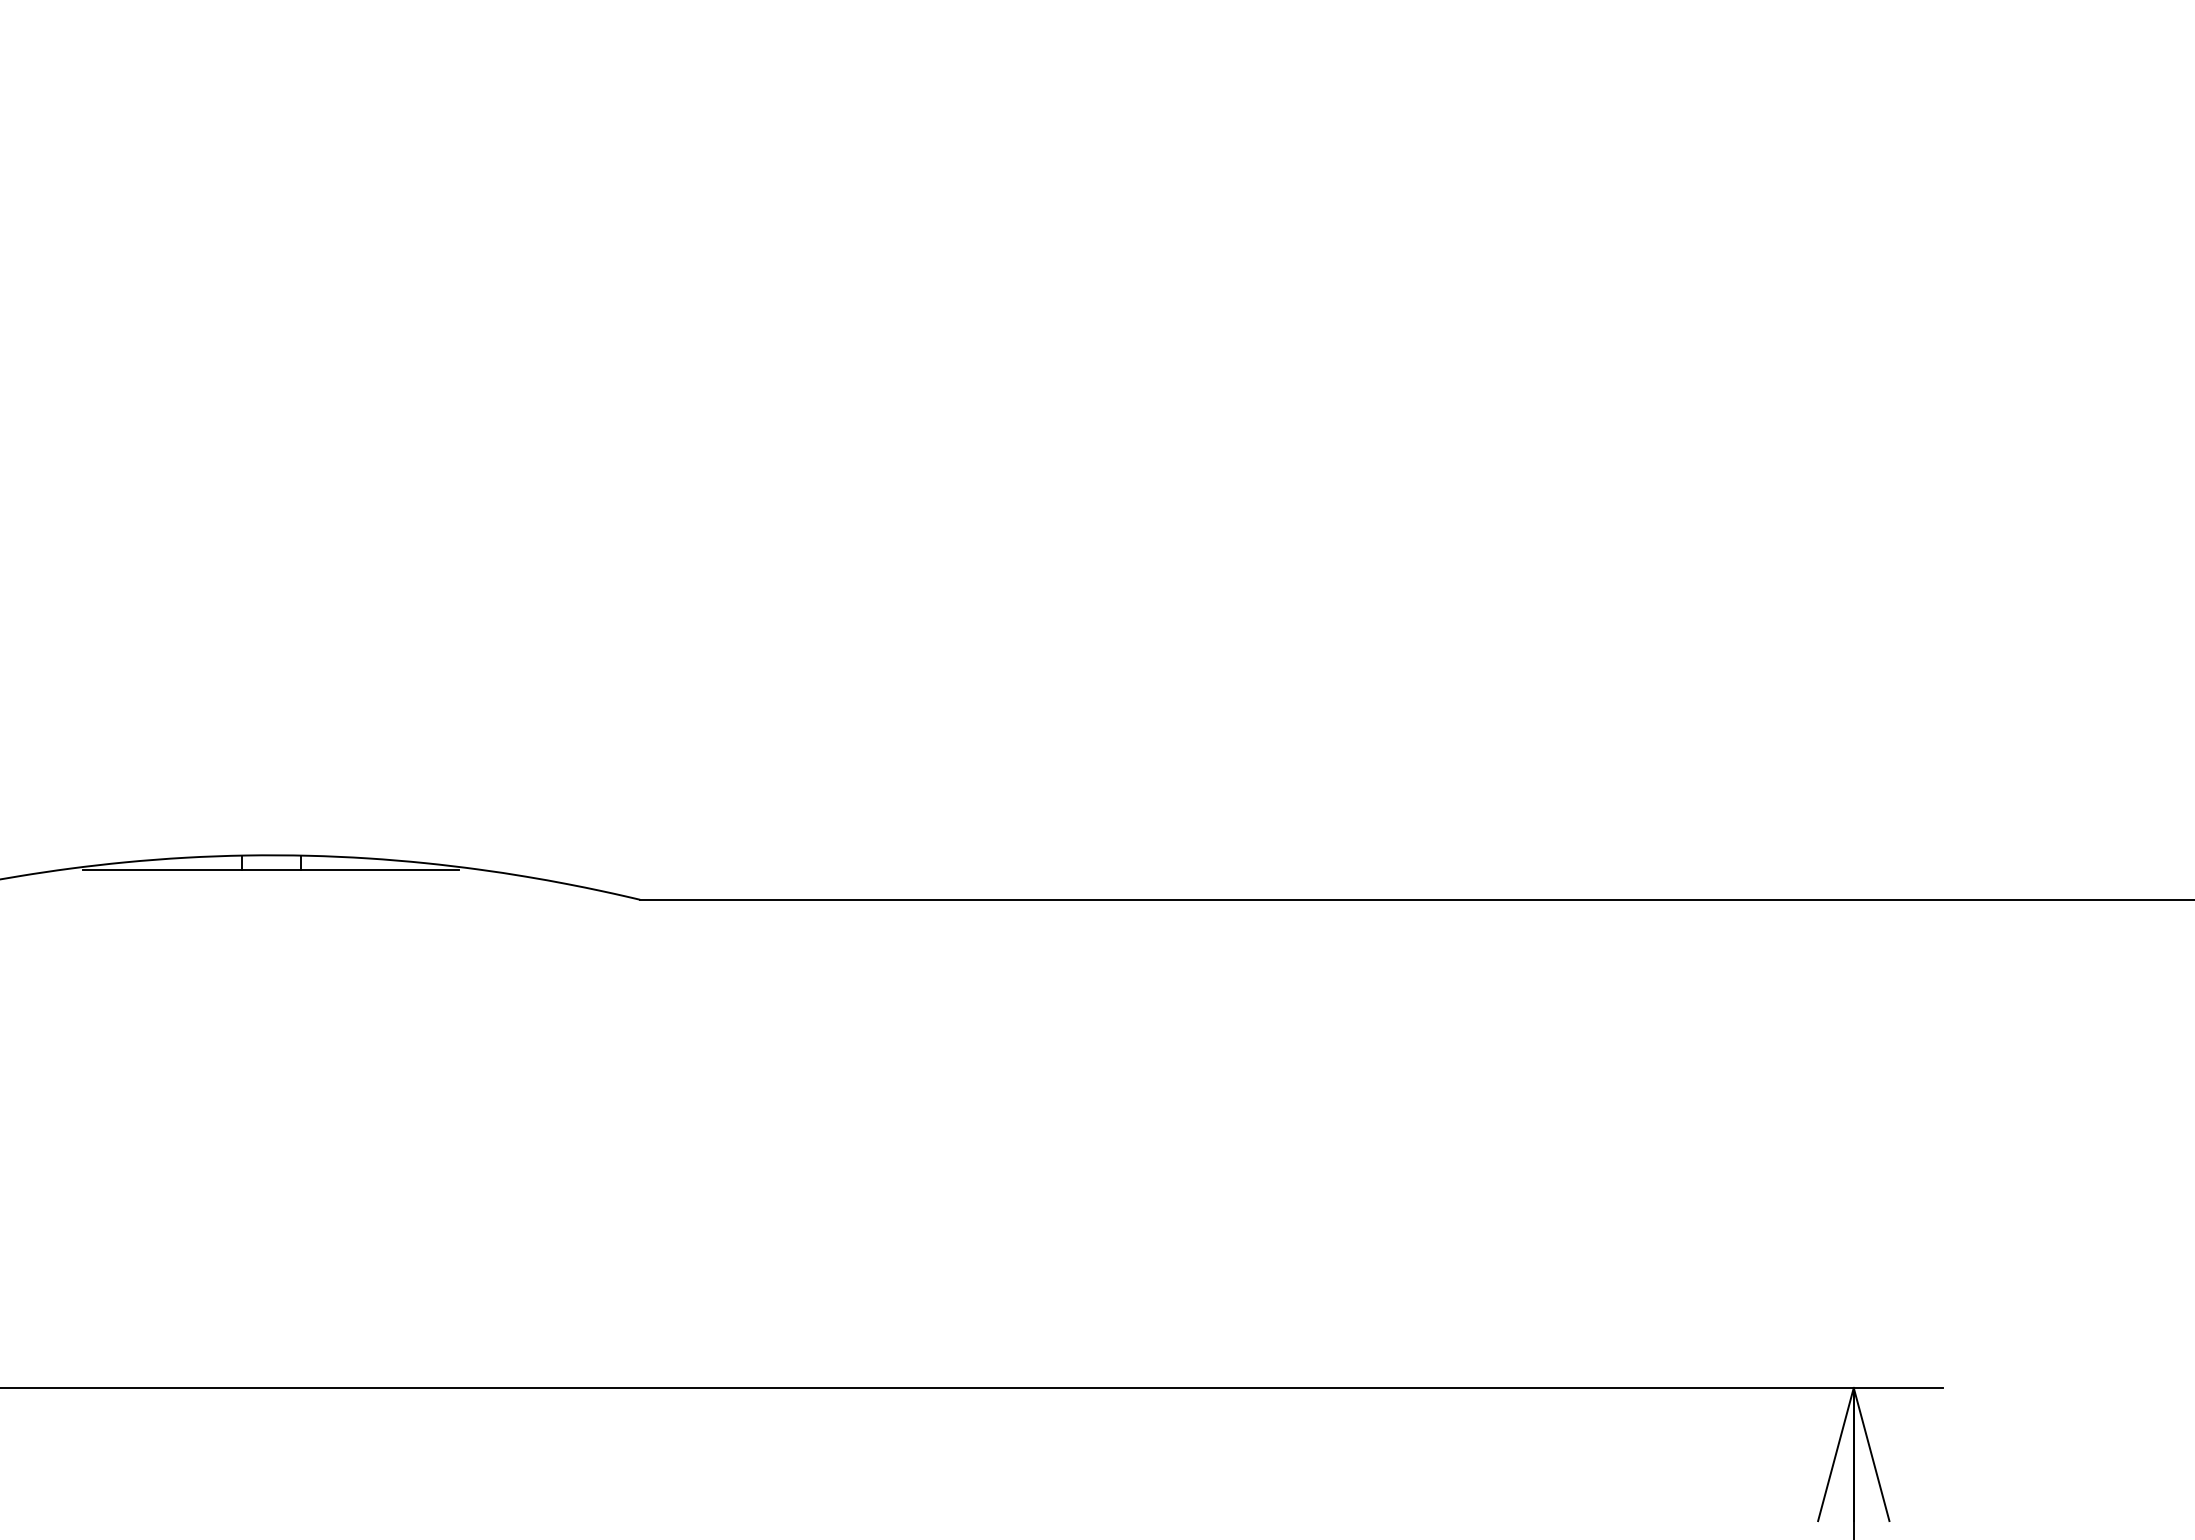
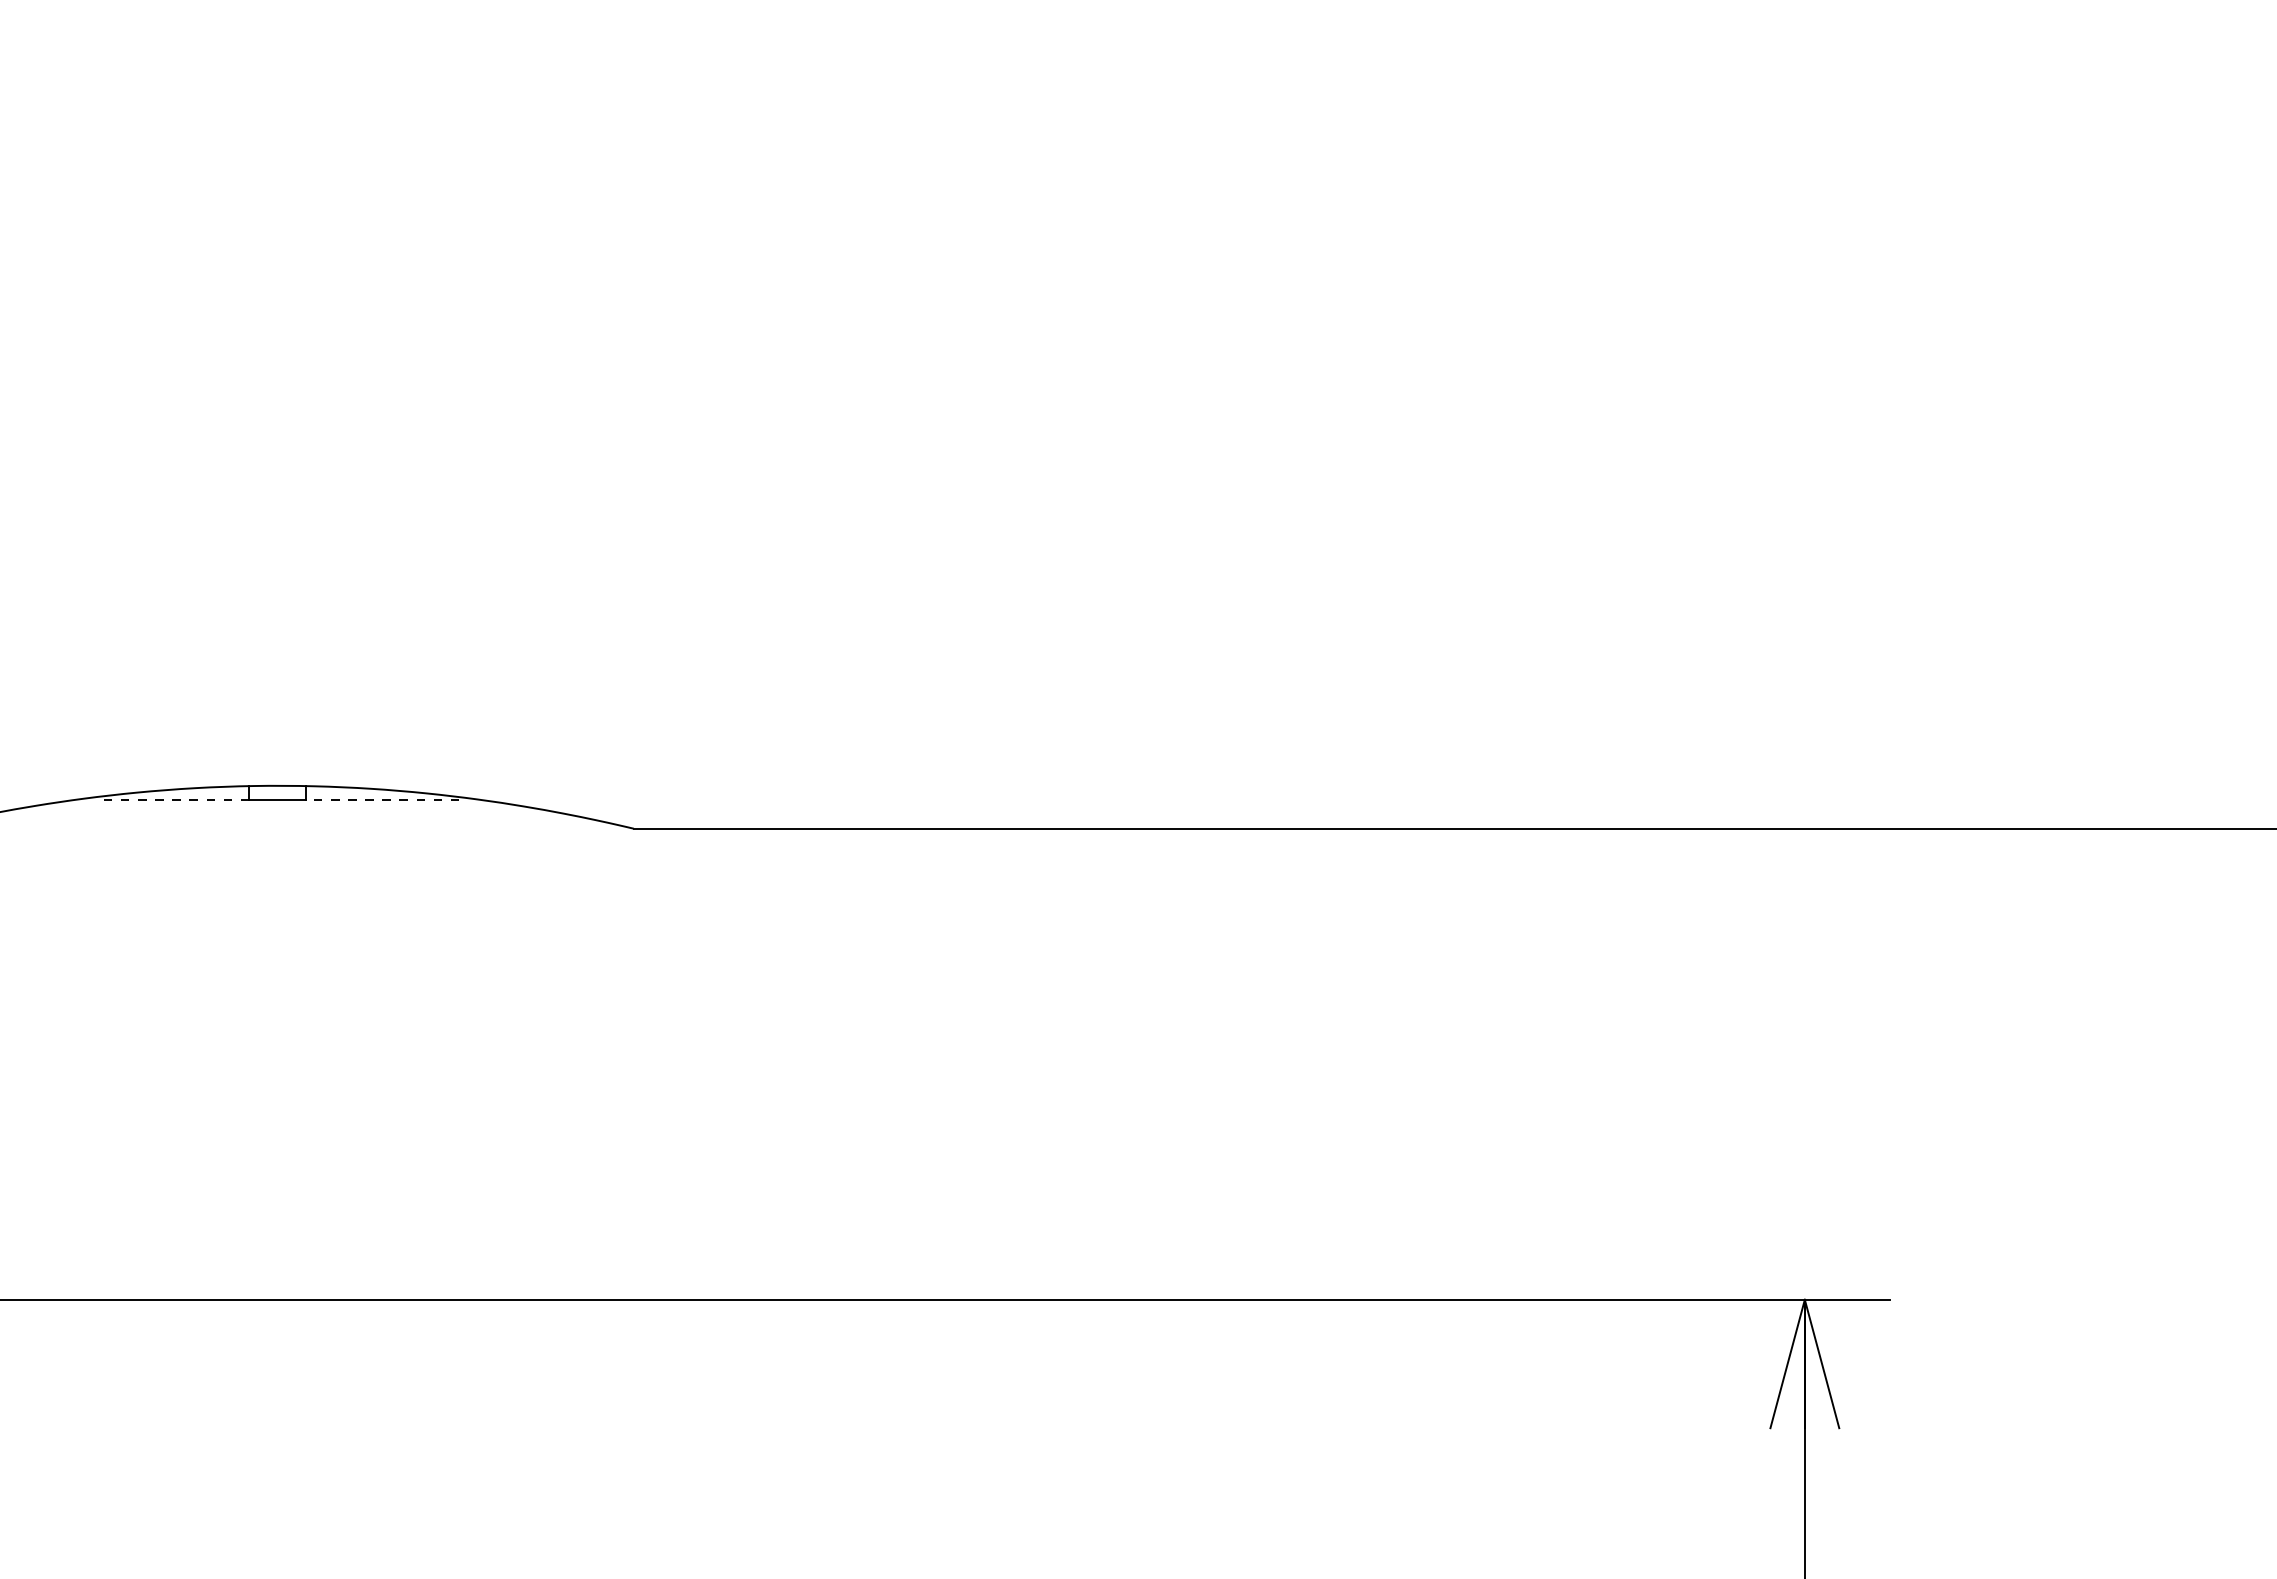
line: (162, 870) -> (172, 800), solid -> dashed
line: (379, 870) -> (382, 800), solid -> dashed

